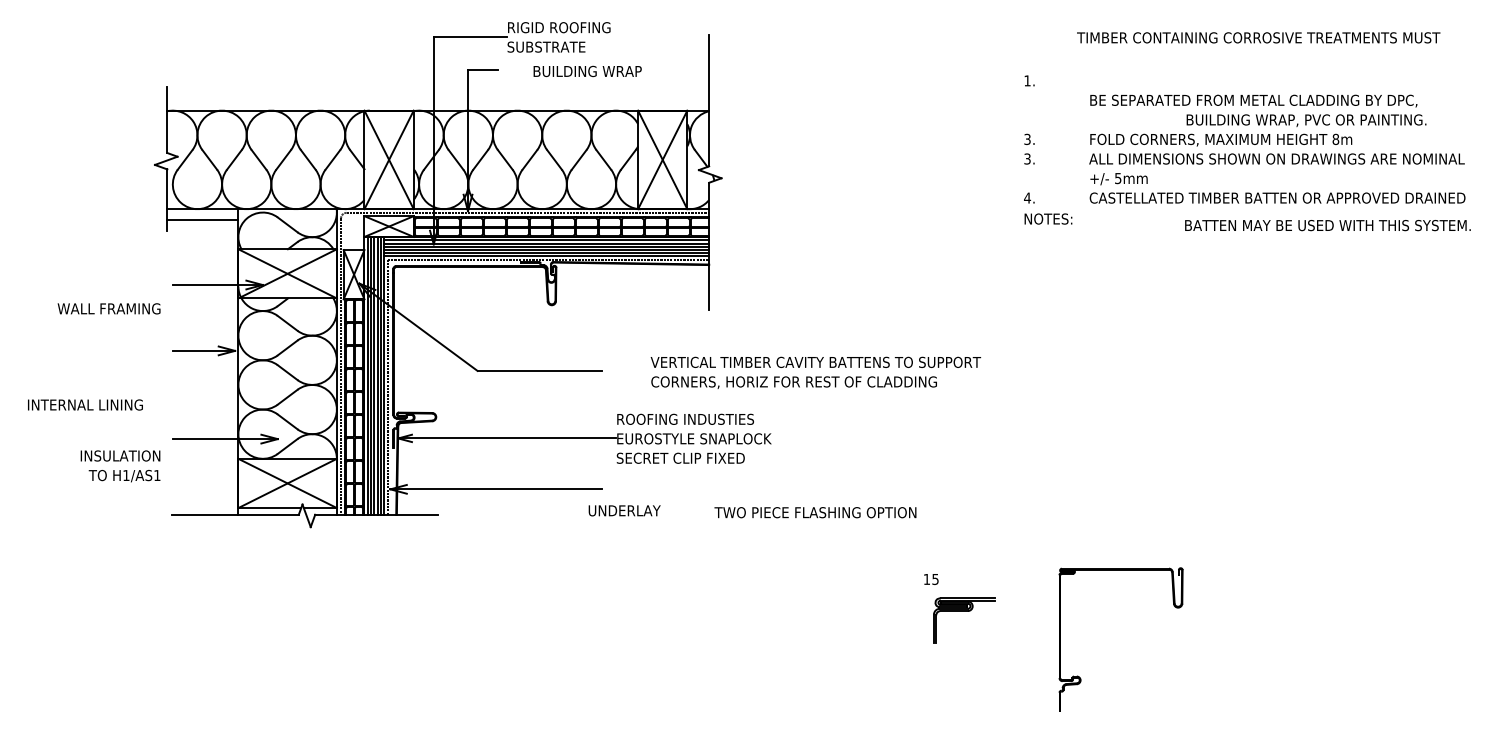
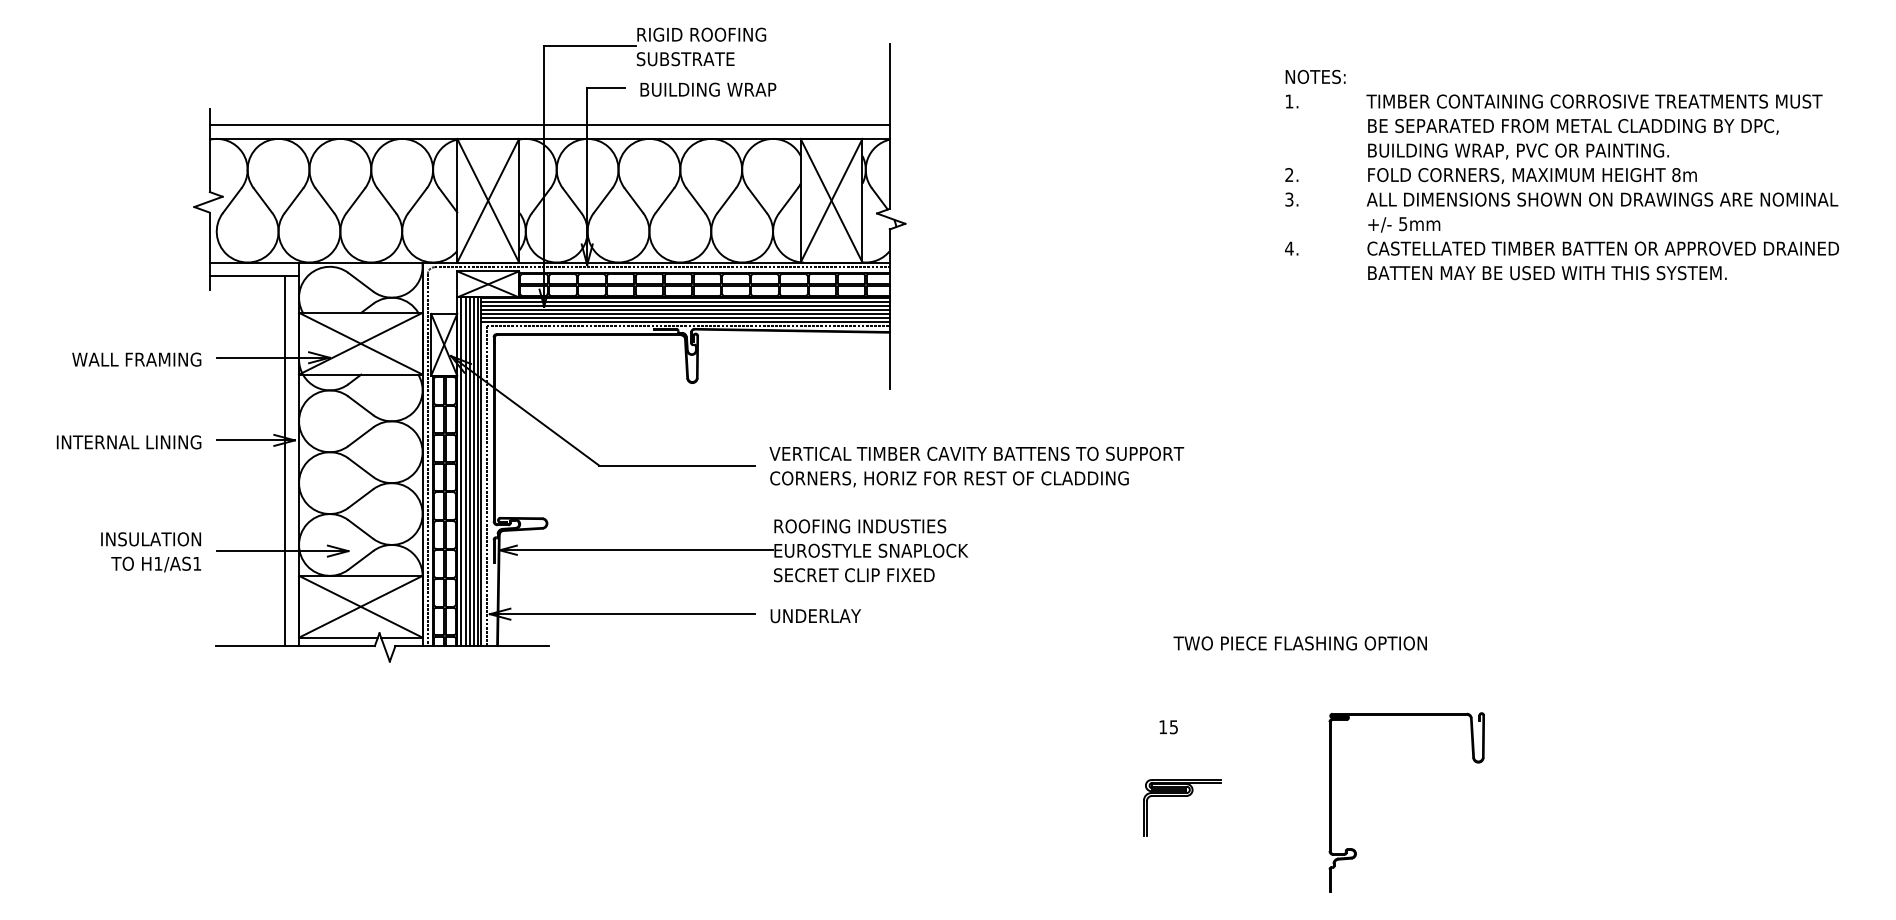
text: (1258, 37) -> (1594, 101), moved
text: (587, 71) -> (708, 89), moved
line: (437, 99) -> (549, 125), added
text: (1306, 120) -> (1518, 151), moved
text: (1027, 139) -> (1289, 175), 3. -> 2.
text: (1048, 218) -> (1315, 76), moved
text: (1328, 225) -> (1547, 273), moved
text: (108, 308) -> (136, 359), moved
line: (227, 367) -> (285, 461), added
text: (815, 372) -> (976, 466), moved
text: (84, 405) -> (128, 442), moved
text: (120, 466) -> (151, 552), moved
text: (624, 511) -> (815, 616), moved
text: (814, 512) -> (1299, 643), moved
part: (964, 611) -> (1182, 796), moved

